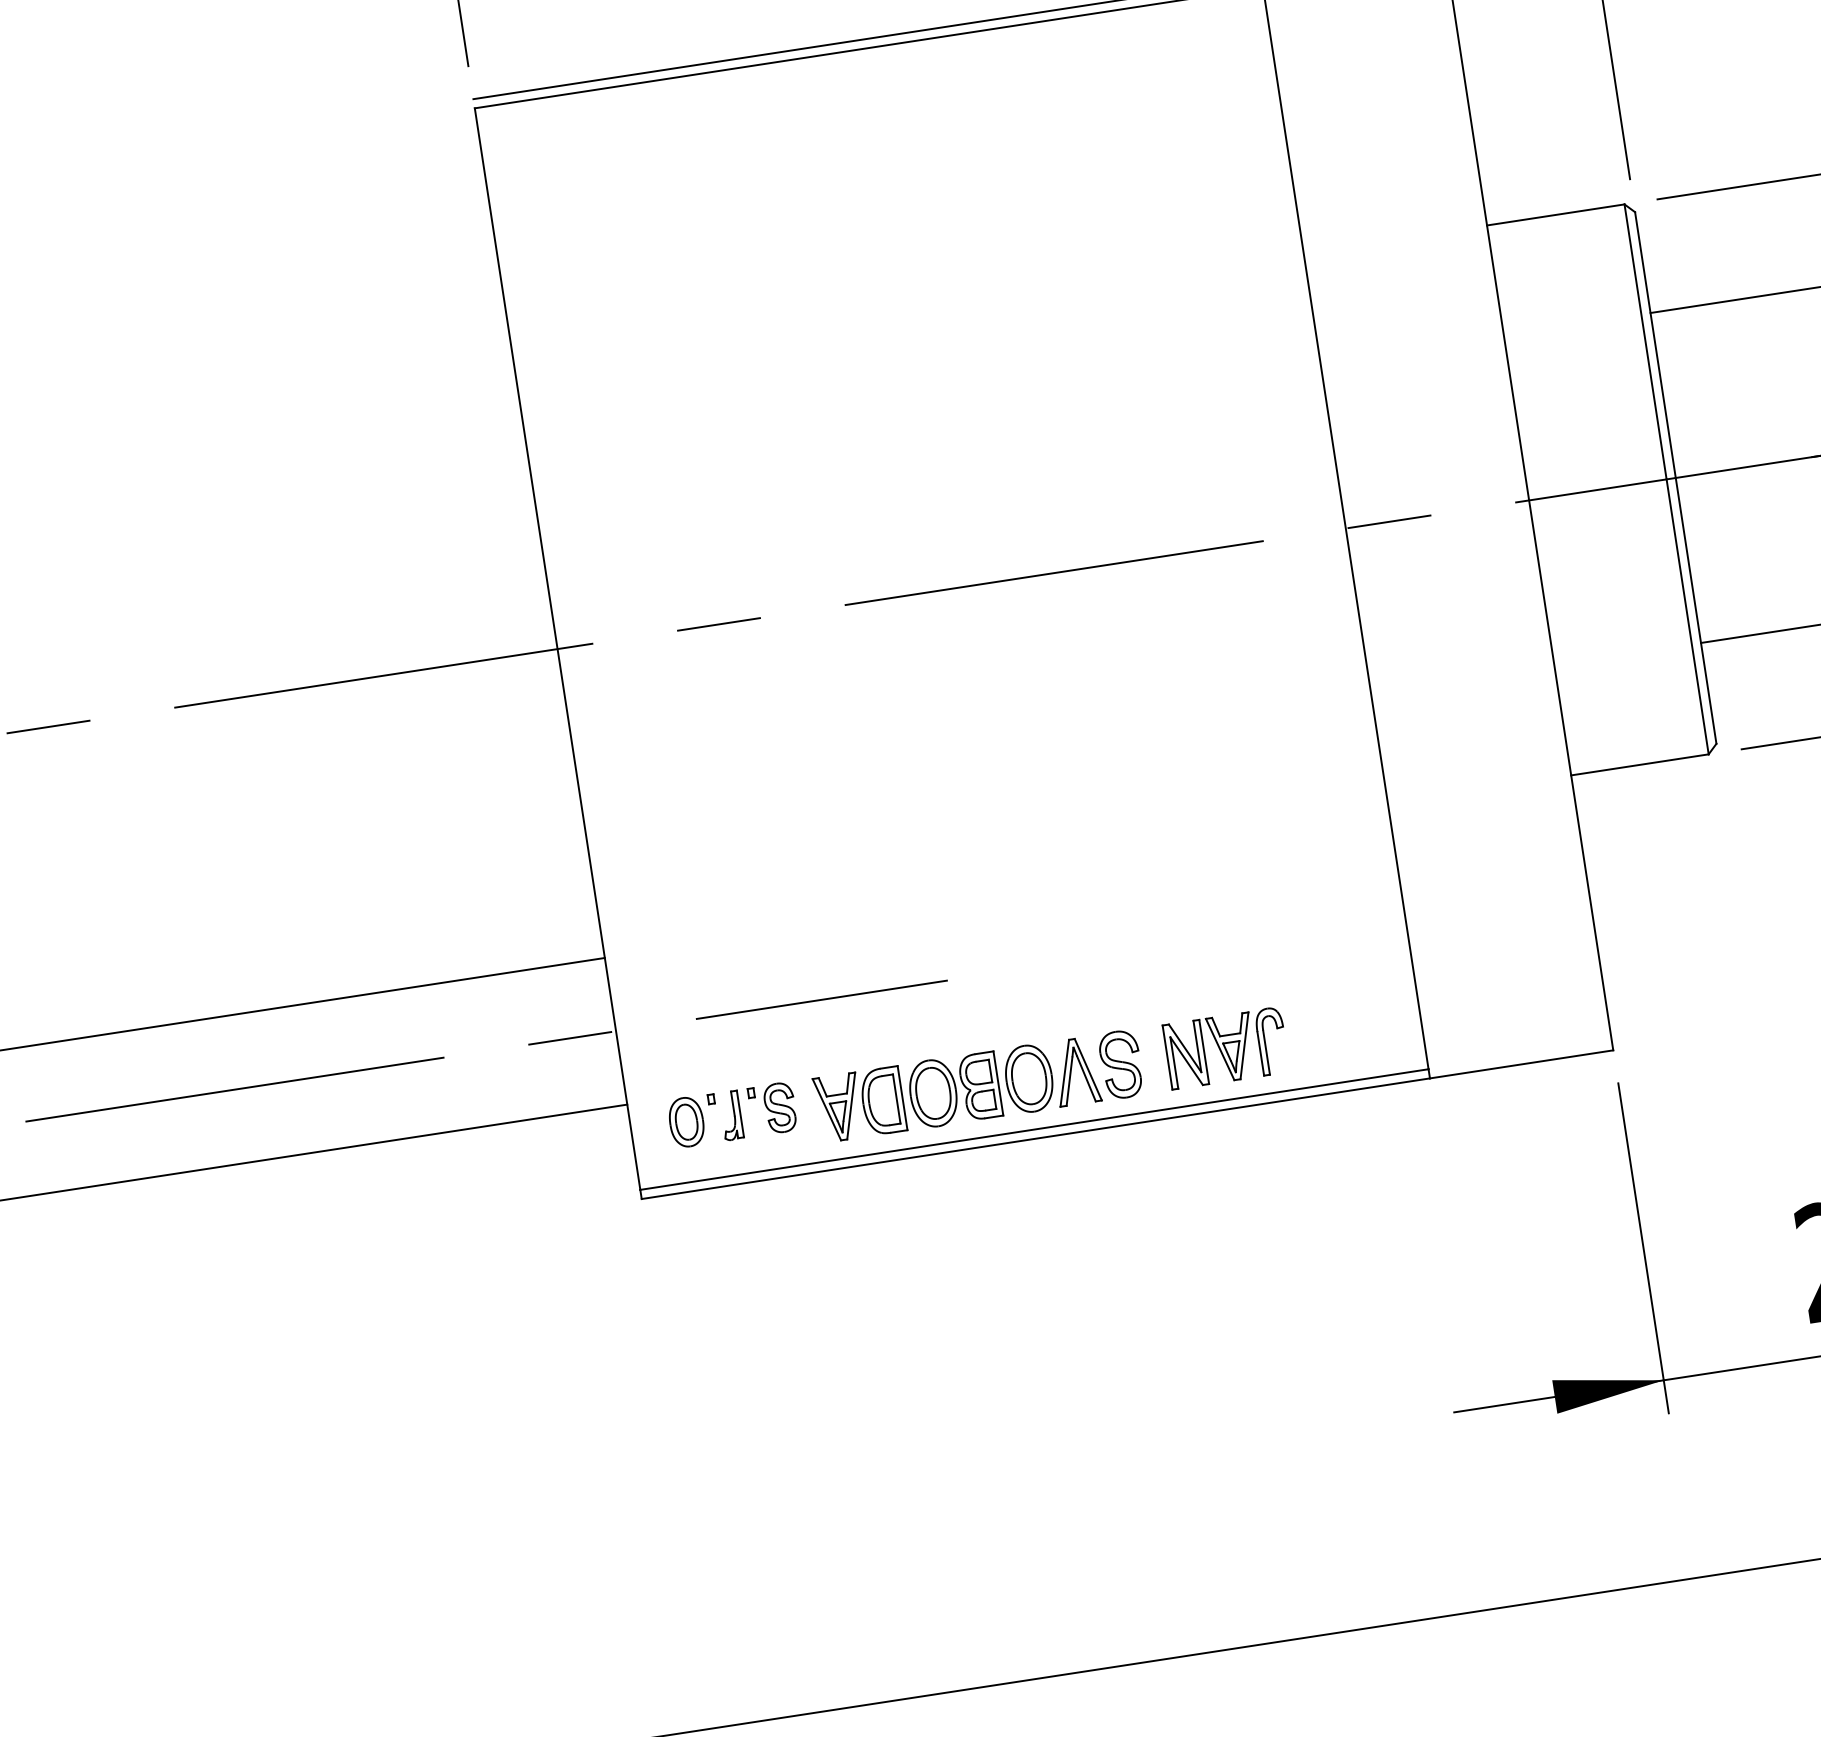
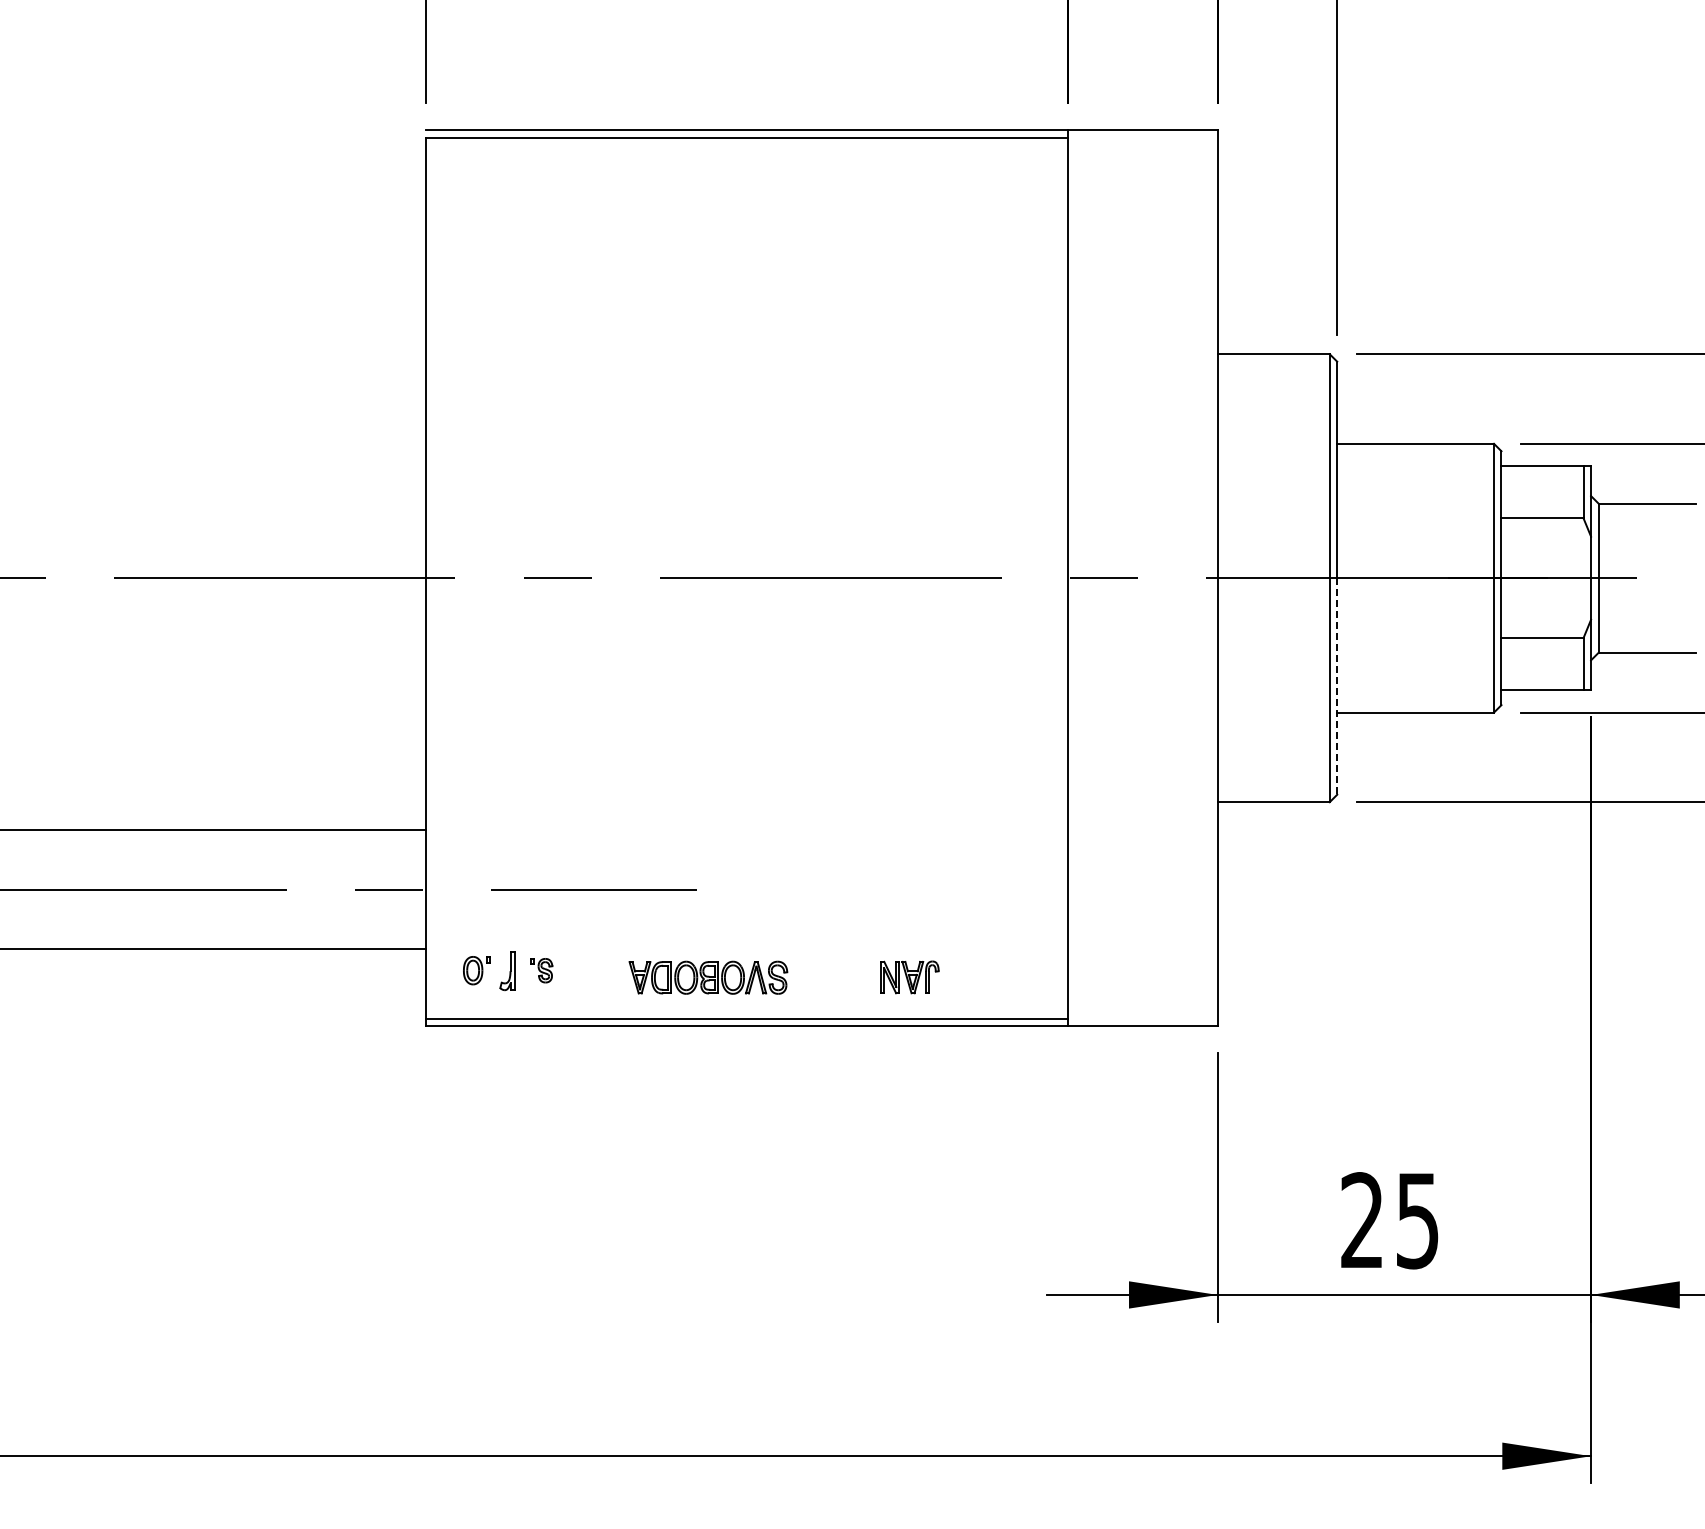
line: (1696, 610) -> (1337, 686), solid -> dashed
part: (1225, 1048) -> (909, 977), size x0.6
part: (978, 1086) -> (708, 977), size x0.6
part: (772, 1109) -> (541, 970), size x0.6
part: (692, 1121) -> (476, 970), size x0.7

